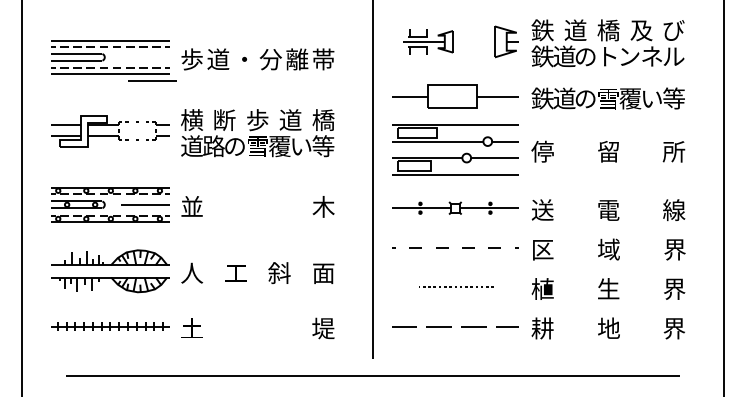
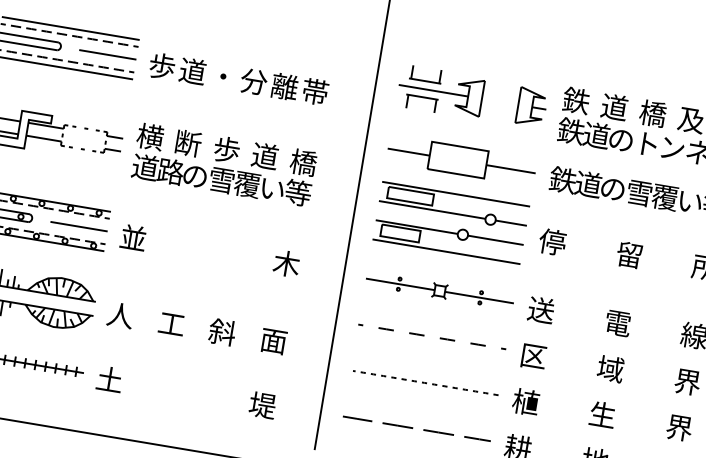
part: (428, 41) -> (441, 91), size x1.43
line: (152, 80) -> (108, 53), moved
part: (456, 286) -> (425, 382), size x1.67

